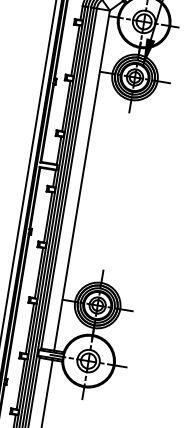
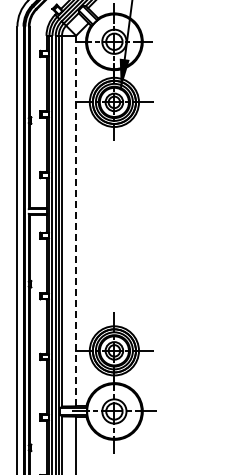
line: (82, 180) -> (76, 220), solid -> dashed

